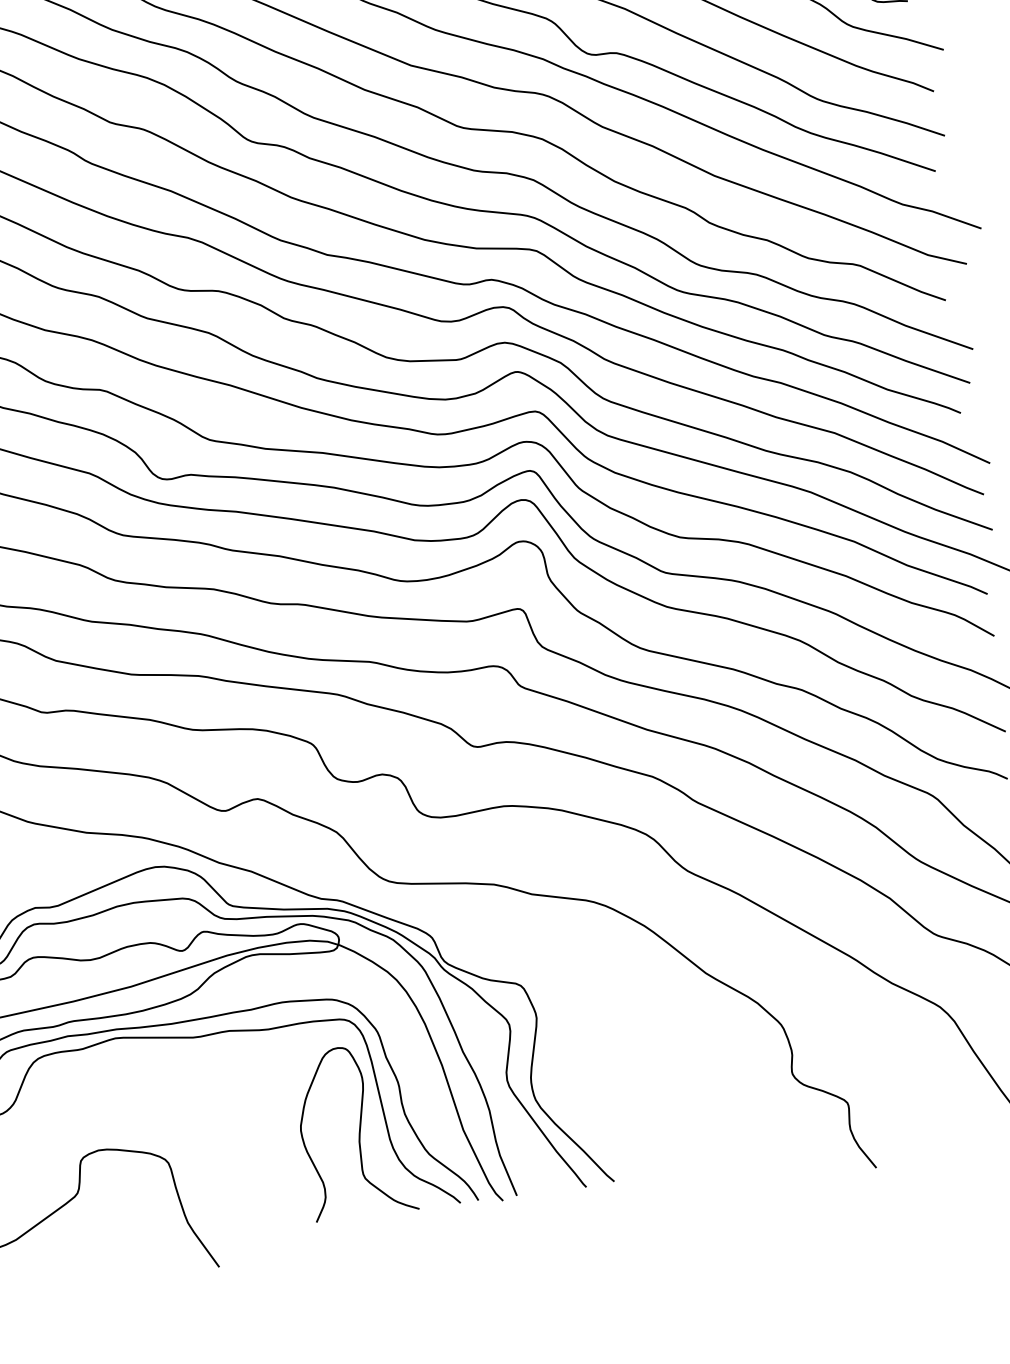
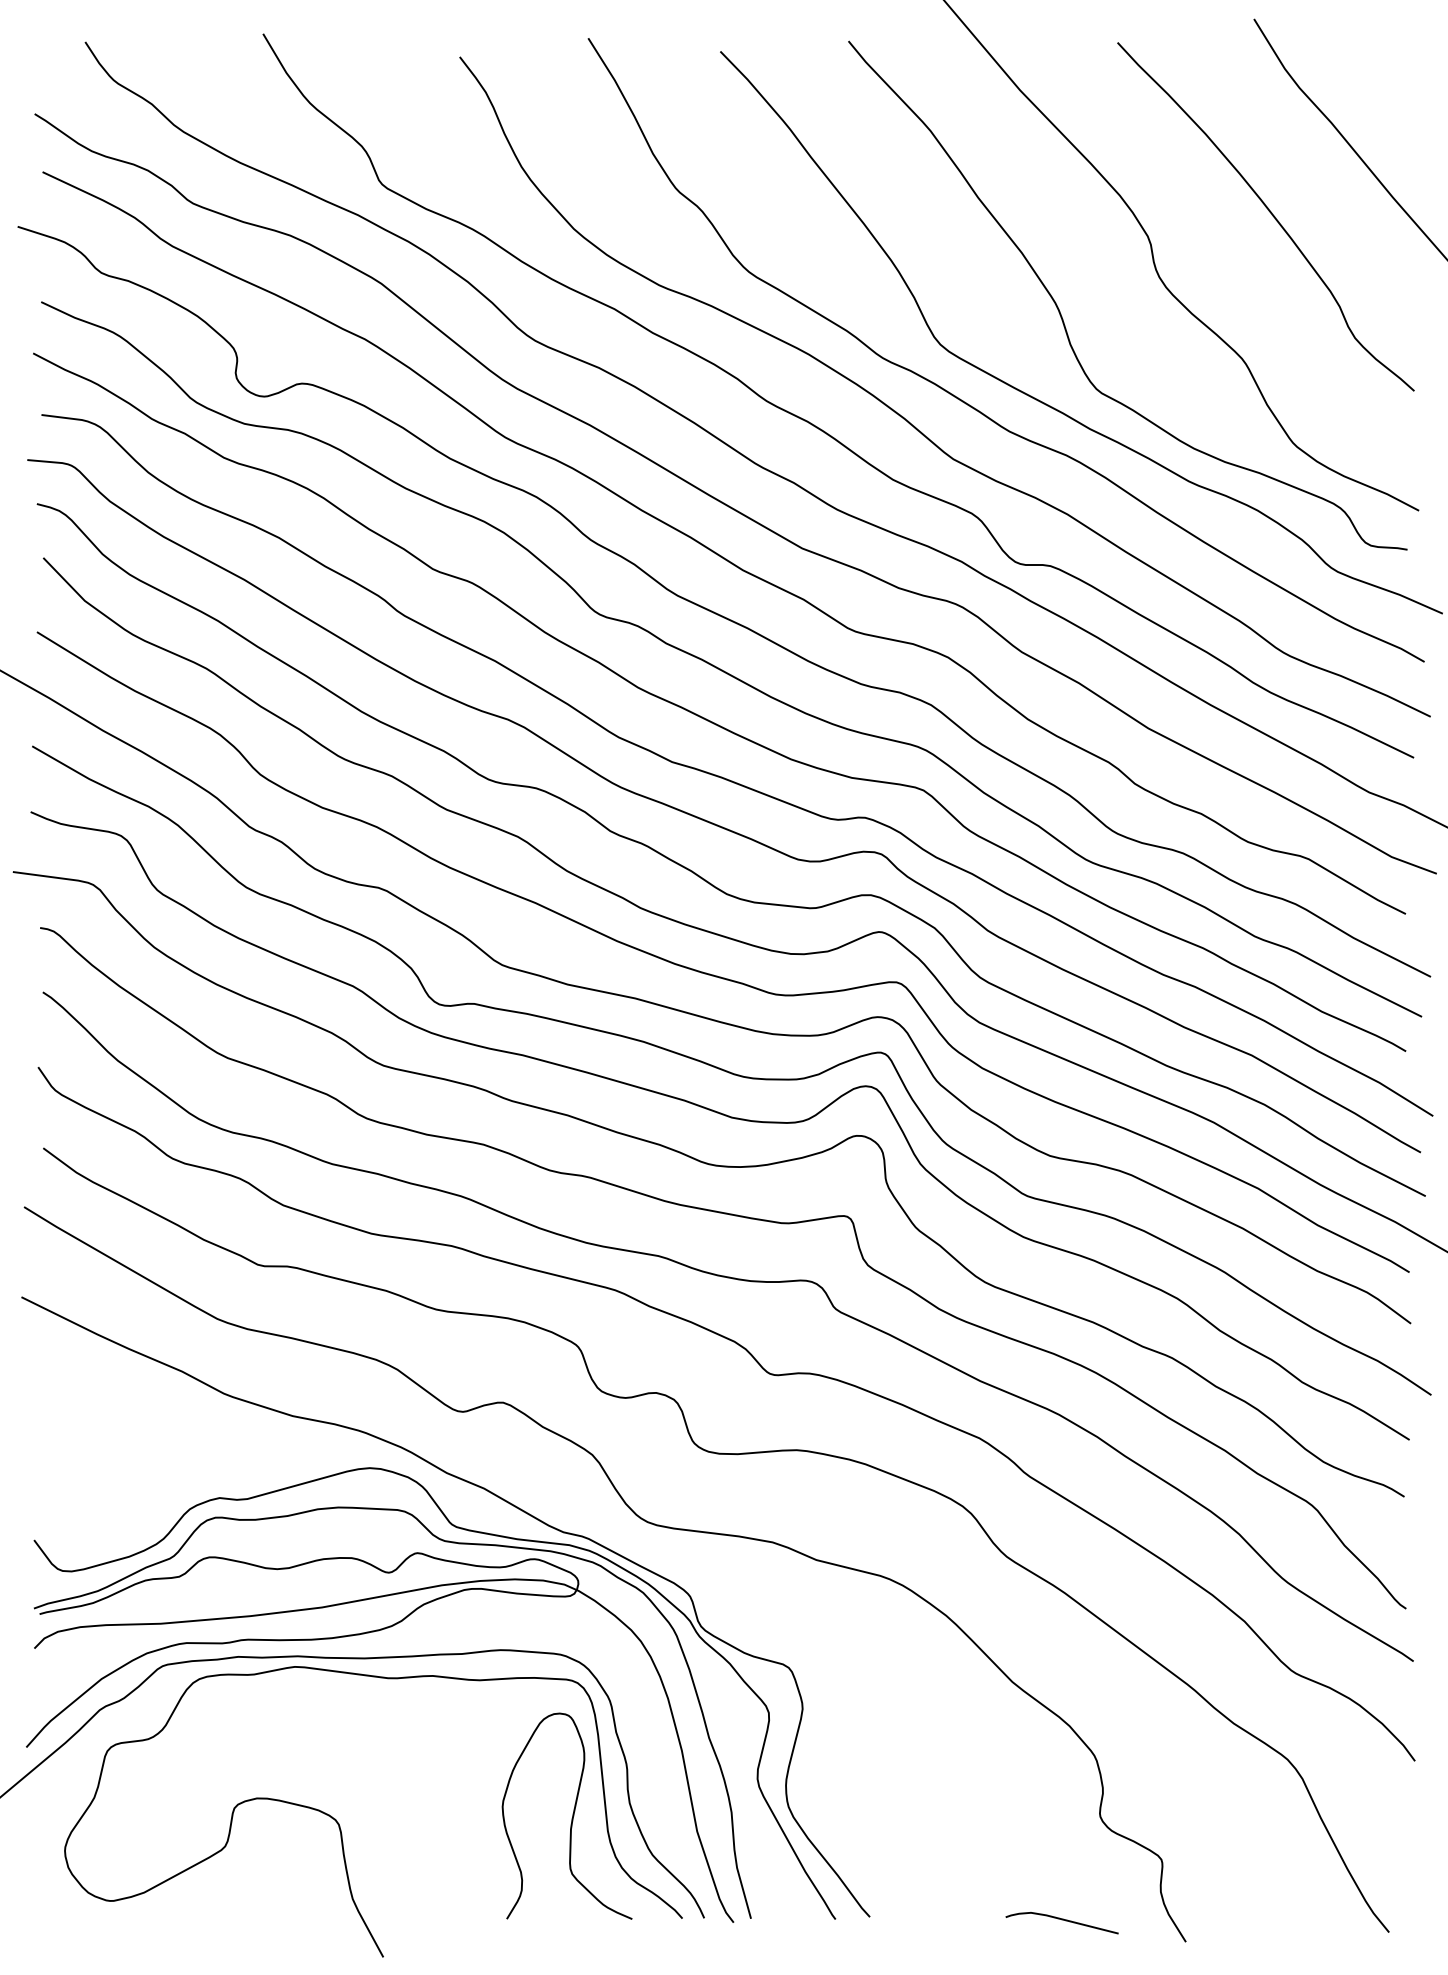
curve: (771, 1163) -> (1061, 1920), added

